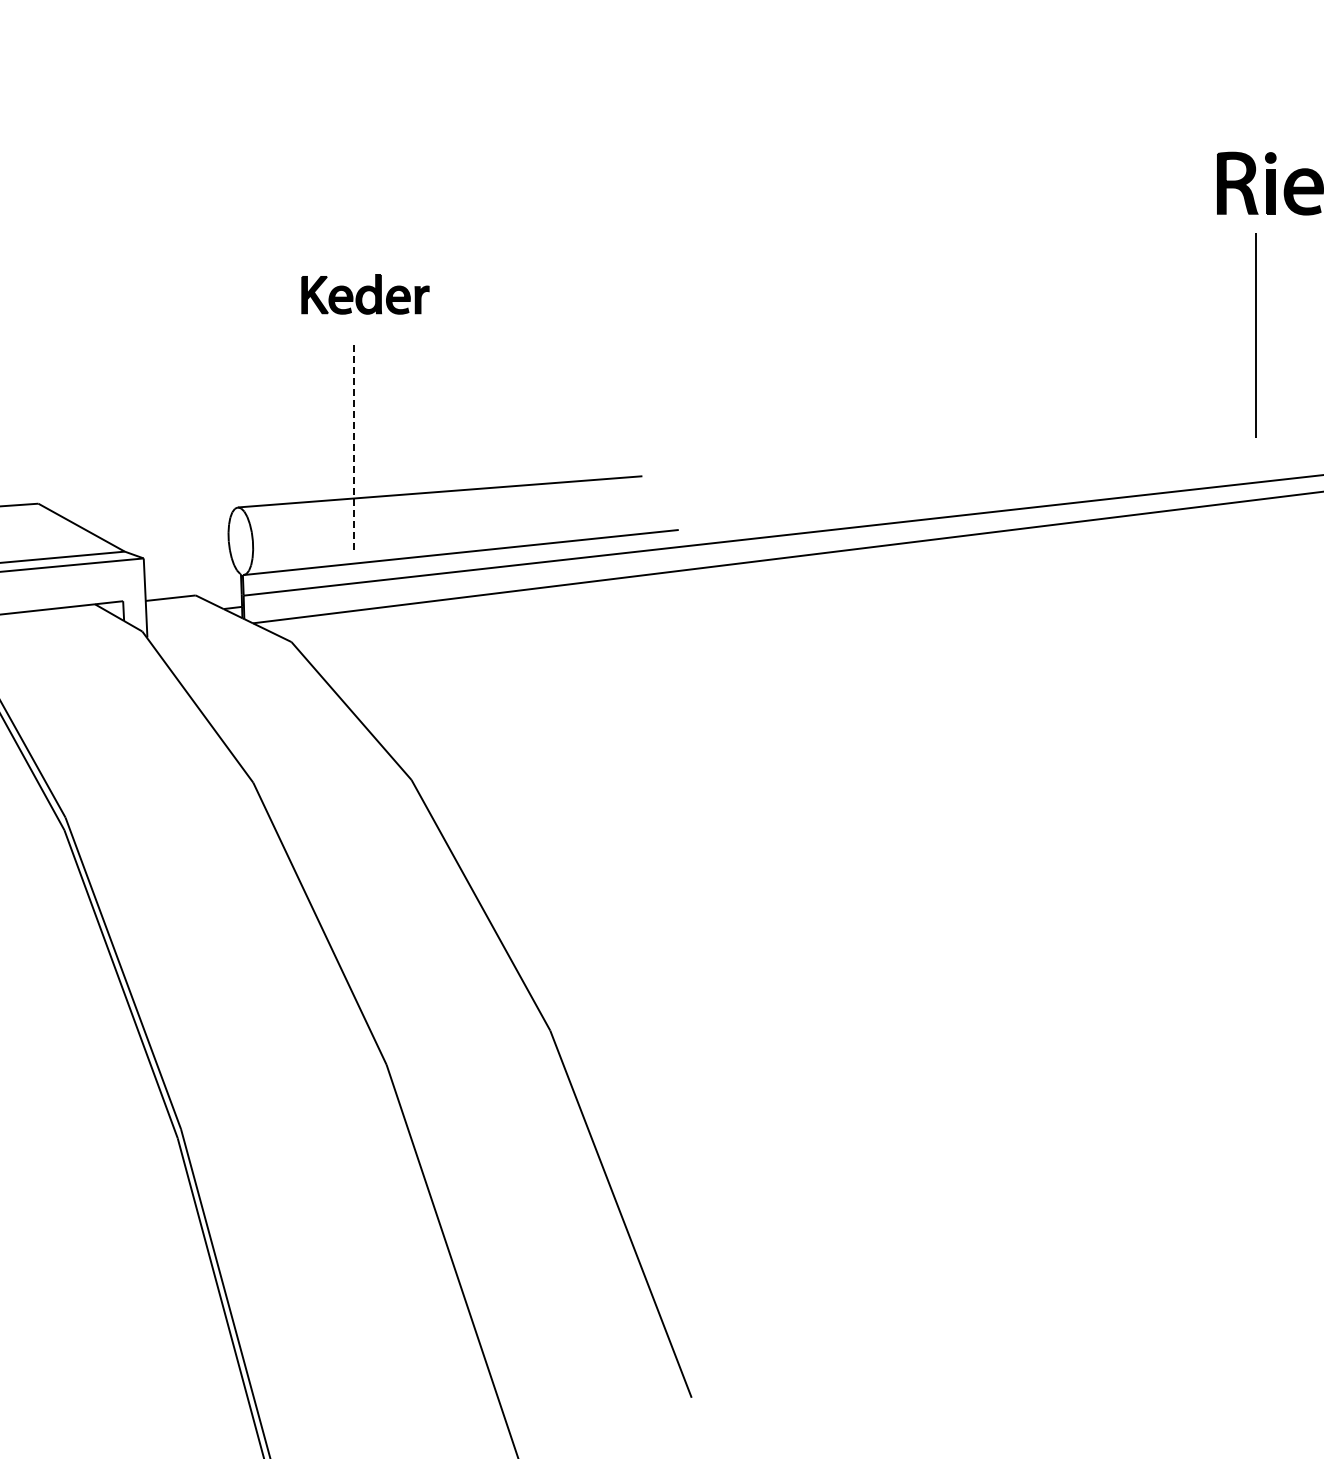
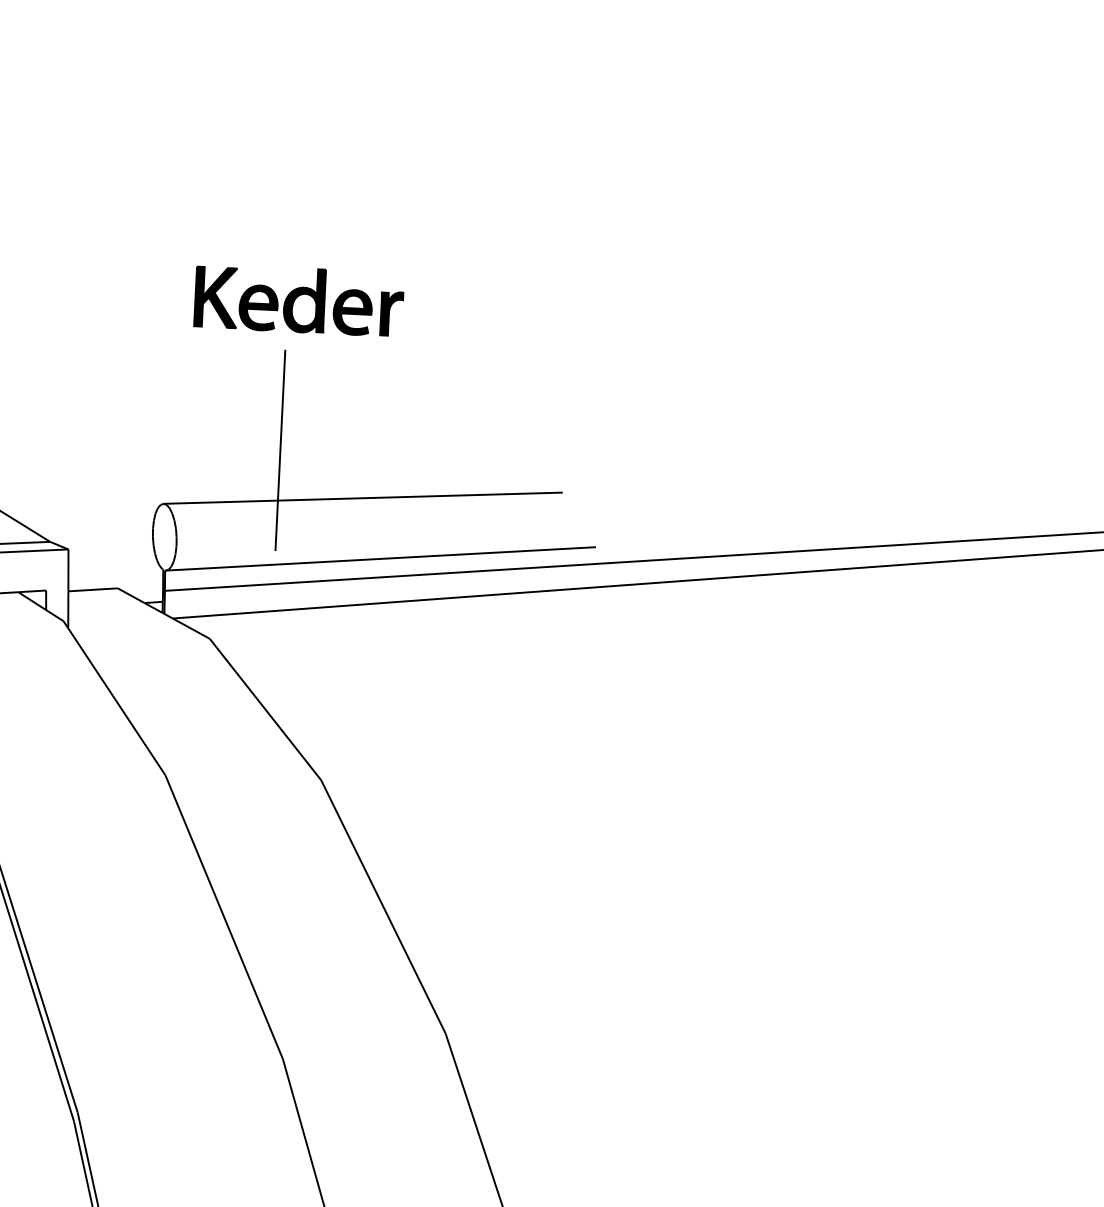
part: (365, 294) -> (299, 300), size x1.67
line: (353, 447) -> (280, 450), dashed -> solid

